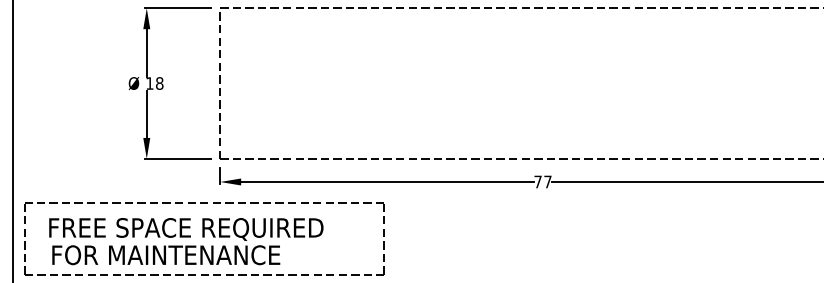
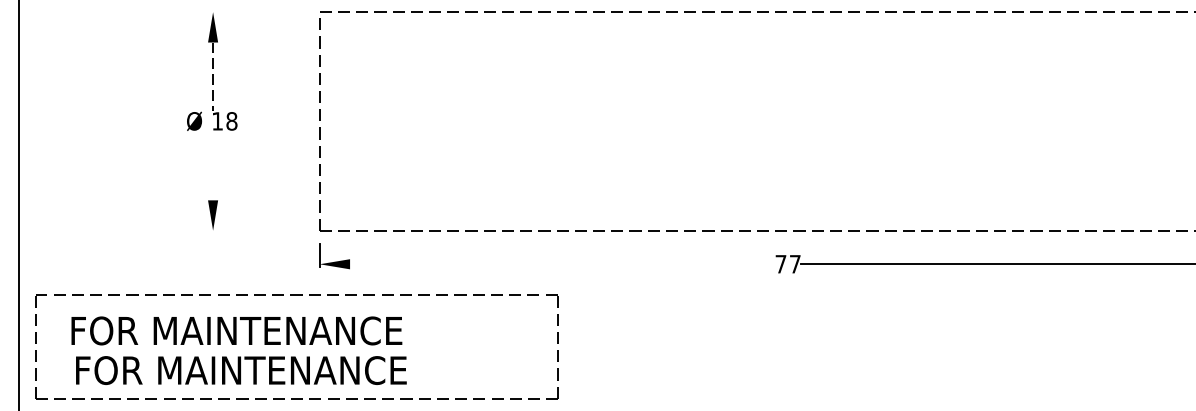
line: (177, 8) -> (257, 12), removed
line: (146, 52) -> (212, 76), solid -> dashed
line: (146, 113) -> (212, 164), removed
line: (177, 158) -> (257, 230), removed
line: (387, 182) -> (562, 264), removed
text: (192, 229) -> (279, 333), FREE SPACE REQUIRED -> FOR MAINTENANCE

